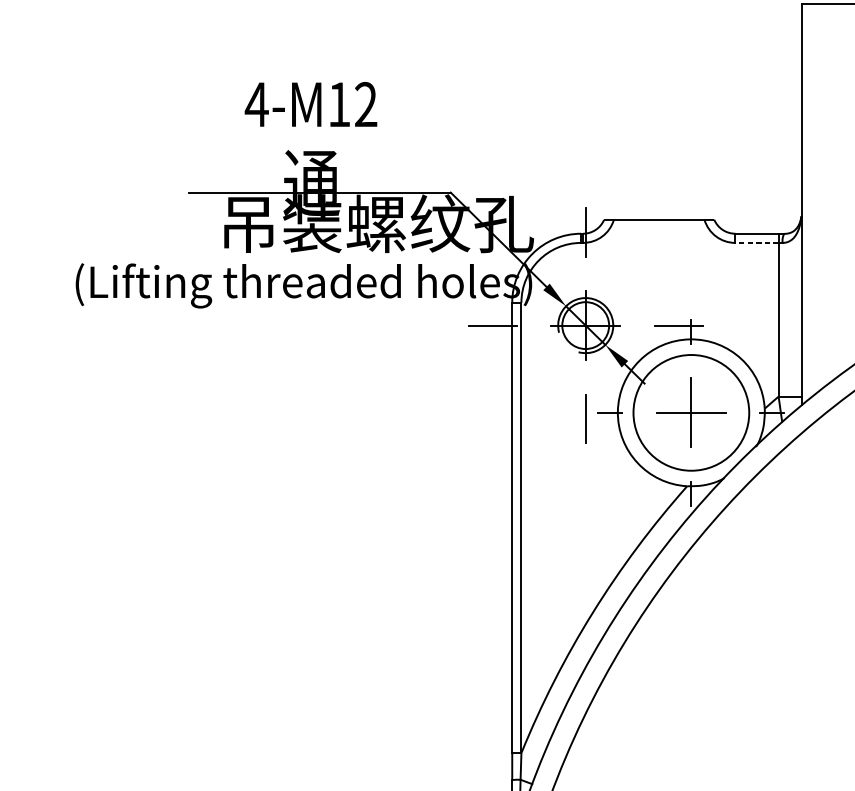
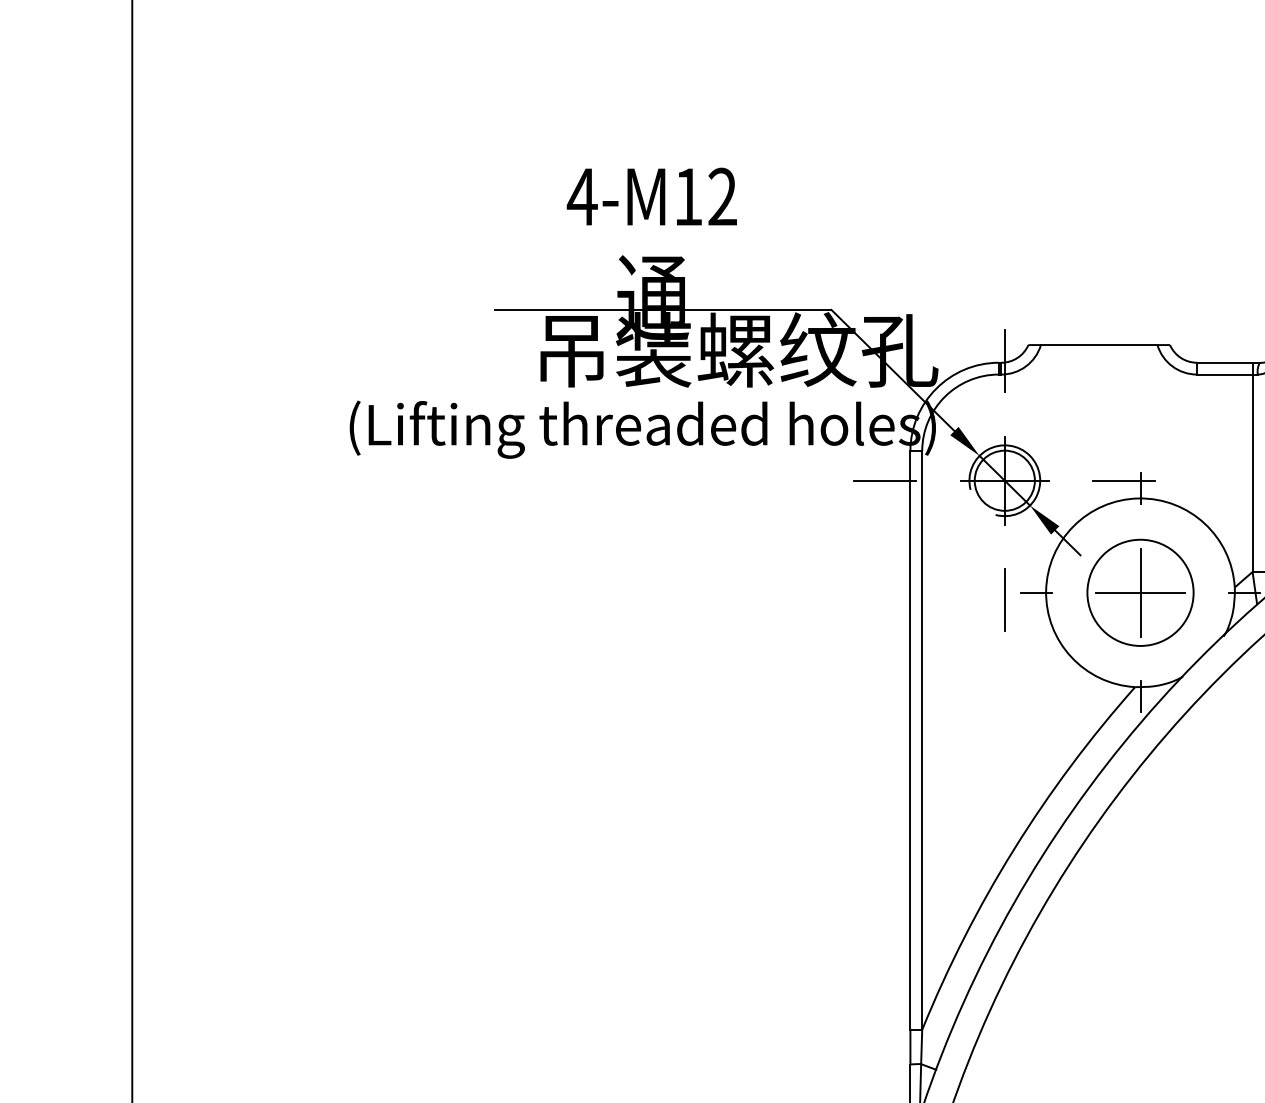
line: (756, 242) -> (1224, 374), dashed -> solid
circle: (691, 412) -> (1140, 592), size x0.71

